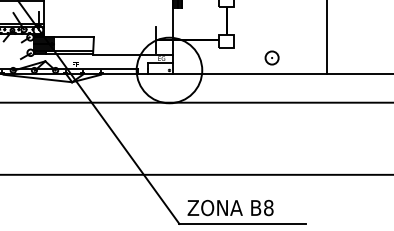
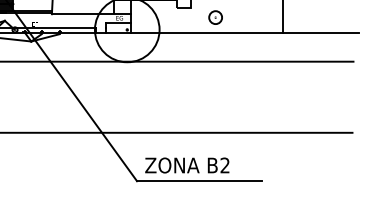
part: (271, 57) -> (215, 17), moved
text: (268, 208) -> (224, 166), B8 -> B2

